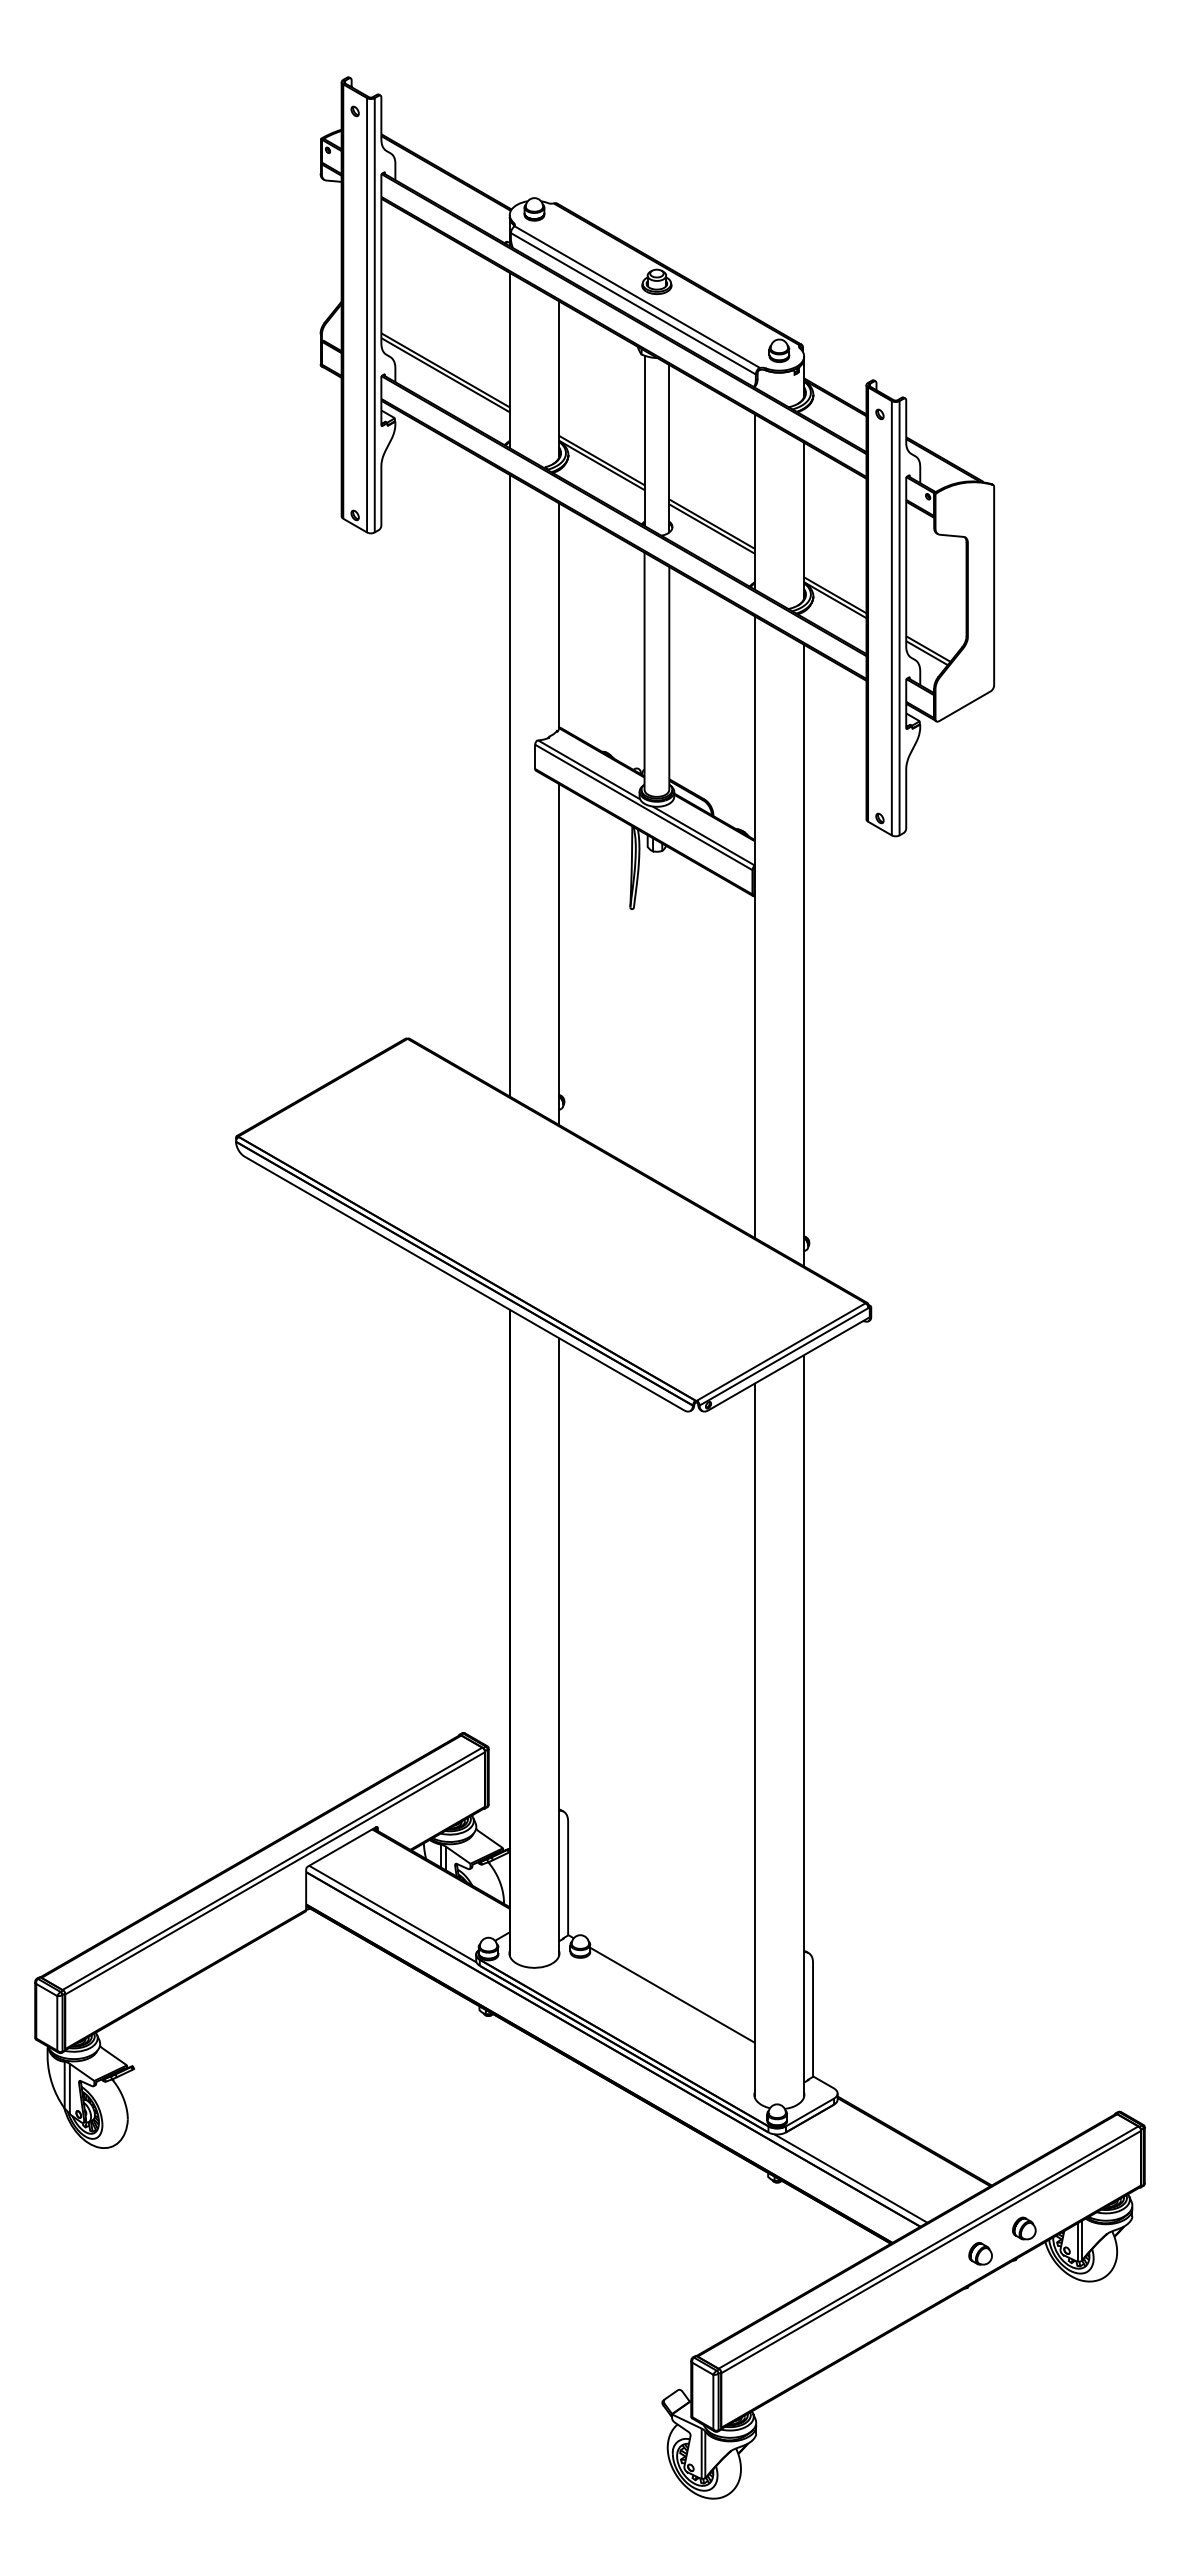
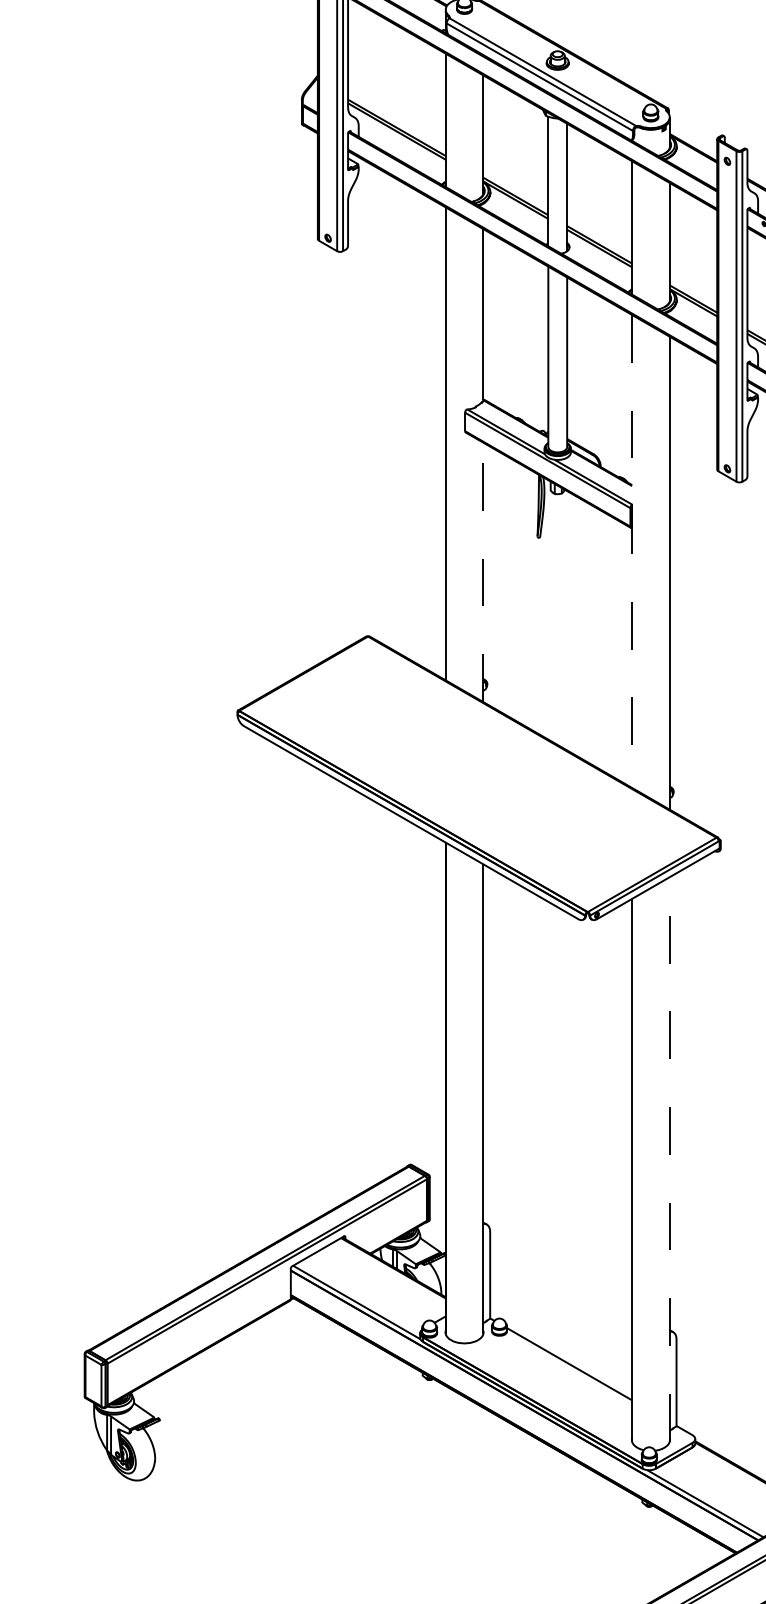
line: (754, 927) -> (631, 551), solid -> dashed
line: (559, 954) -> (483, 572), solid -> dashed
line: (804, 1726) -> (670, 1159), solid -> dashed

